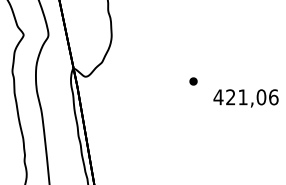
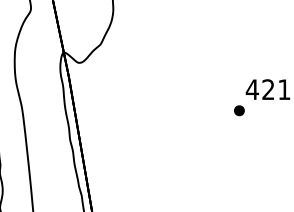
part: (193, 81) -> (239, 110), moved

